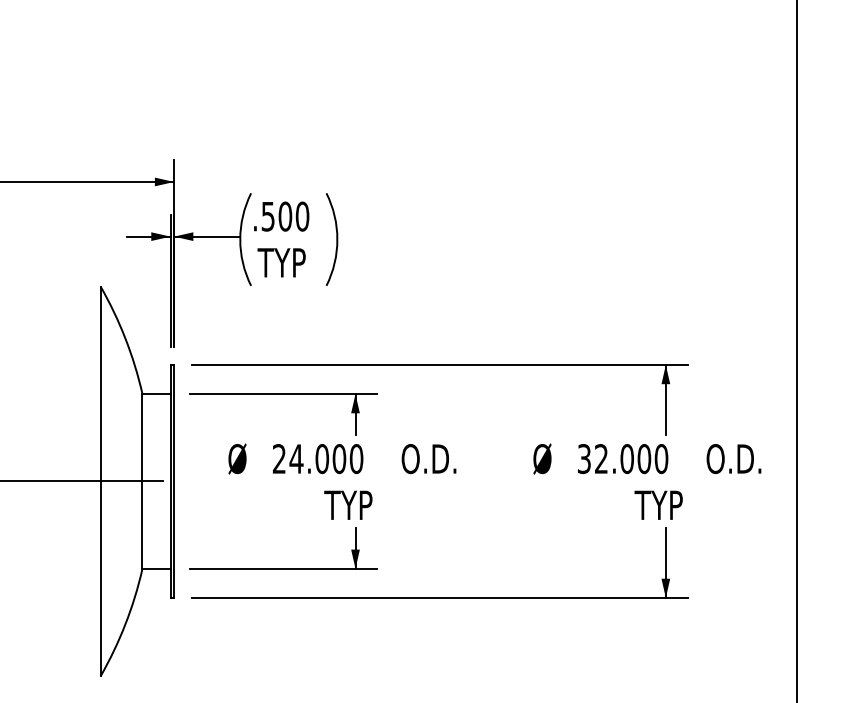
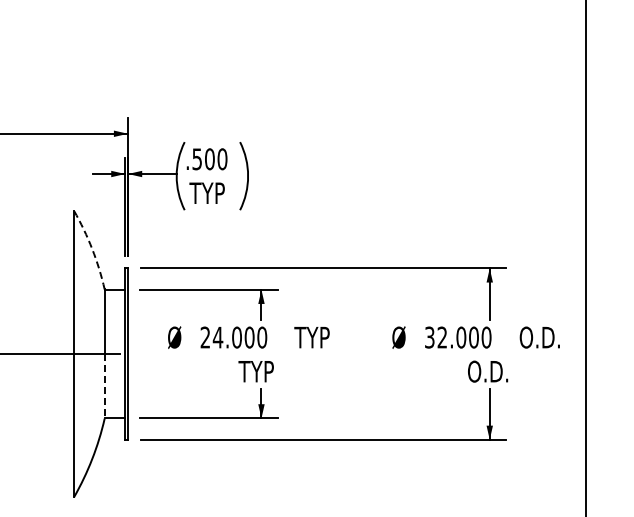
arc: (125, 339) -> (92, 249), solid -> dashed
text: (427, 458) -> (314, 337), O.D. -> TYP
text: (662, 505) -> (487, 371), TYP -> O.D.
line: (142, 525) -> (104, 386), solid -> dashed

